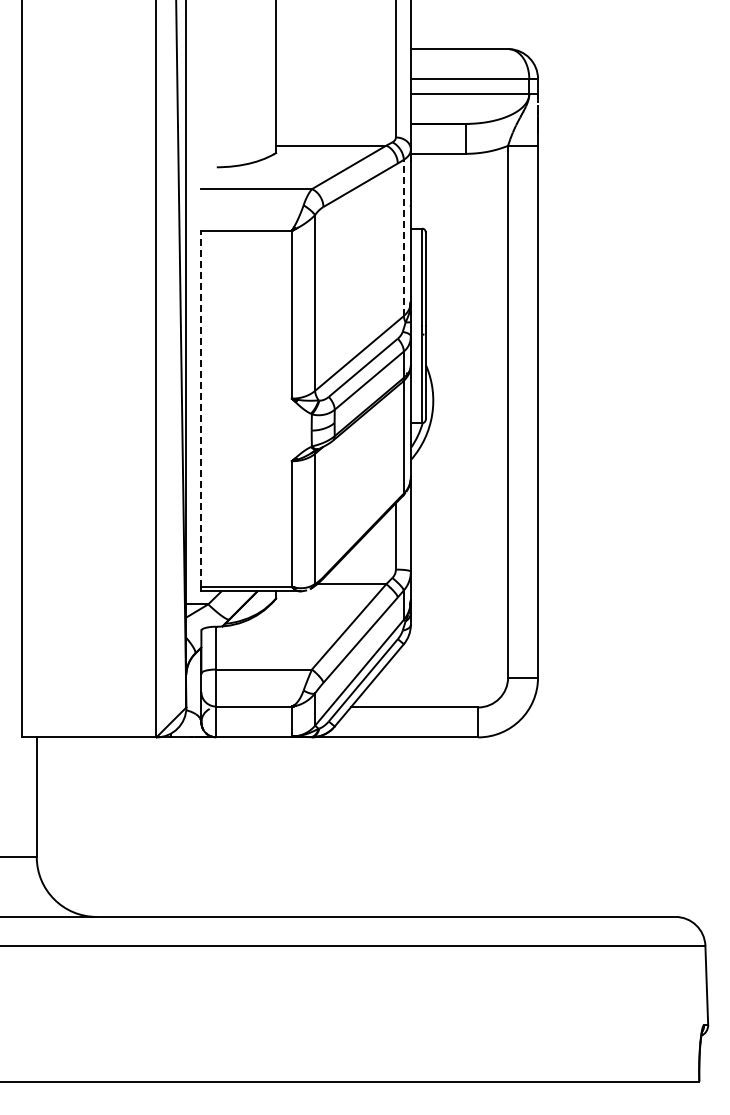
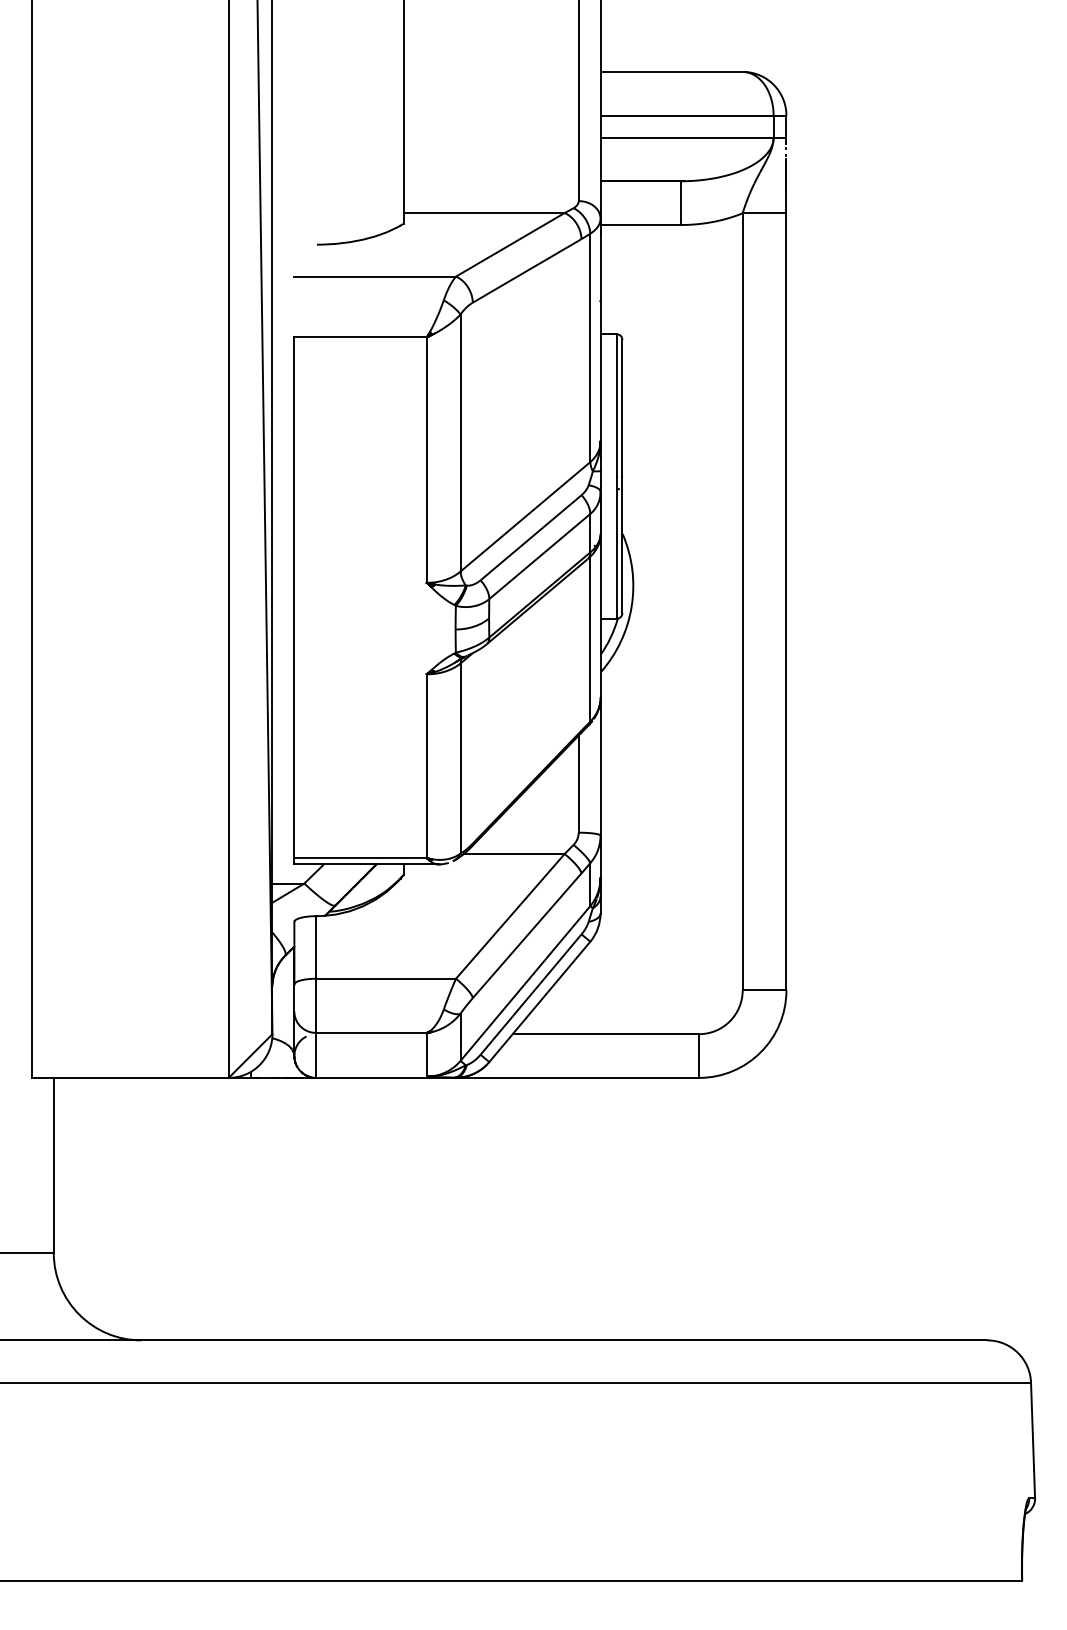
line: (403, 237) -> (589, 347), dashed -> solid
line: (201, 408) -> (294, 597), dashed -> solid

